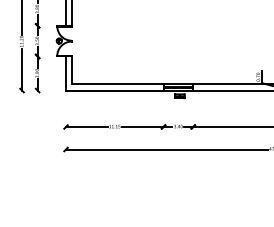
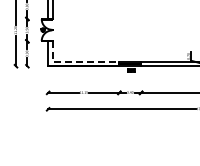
line: (103, 84) -> (75, 61), solid -> dashed

